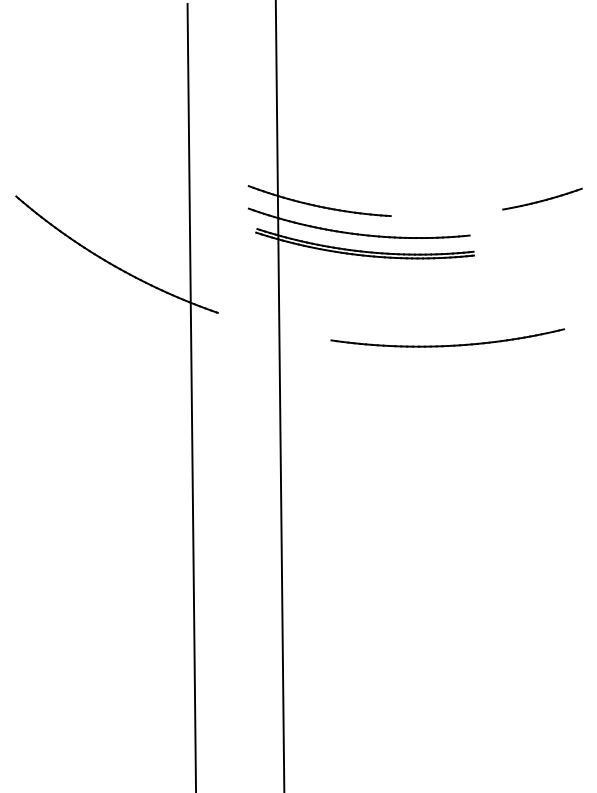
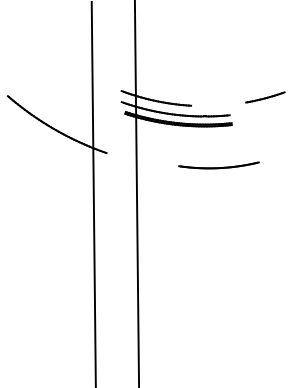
part: (446, 338) -> (218, 165), size x0.7

